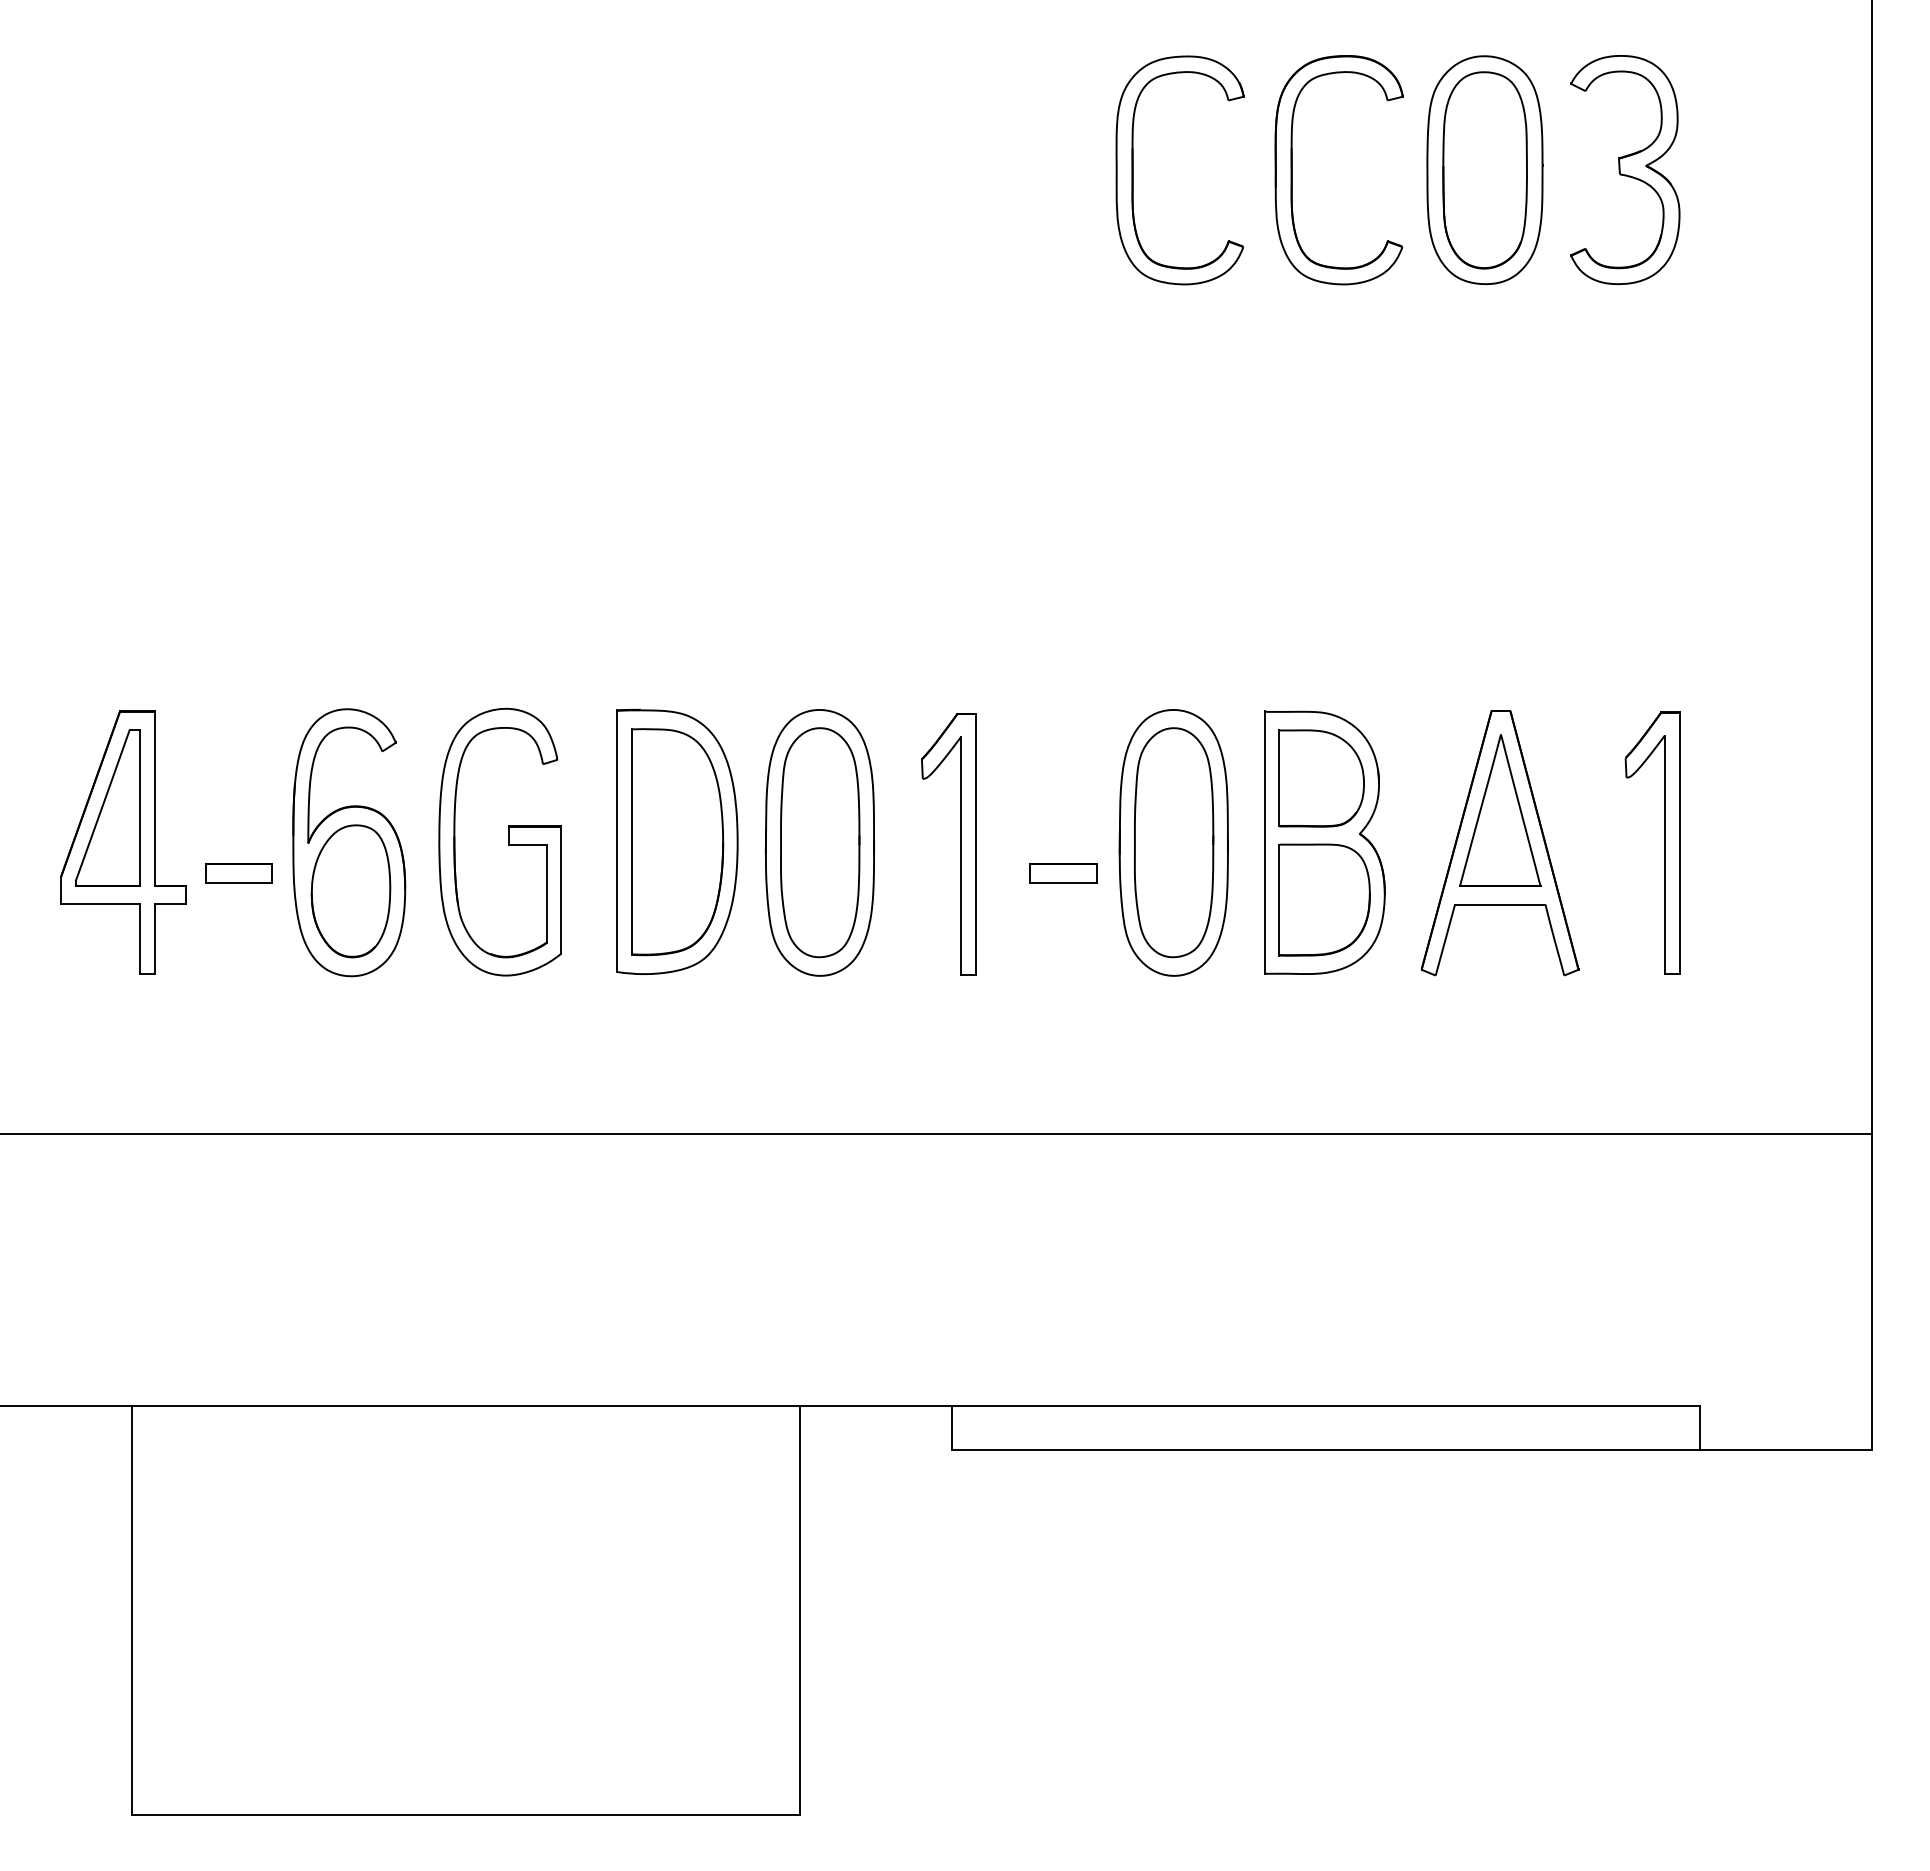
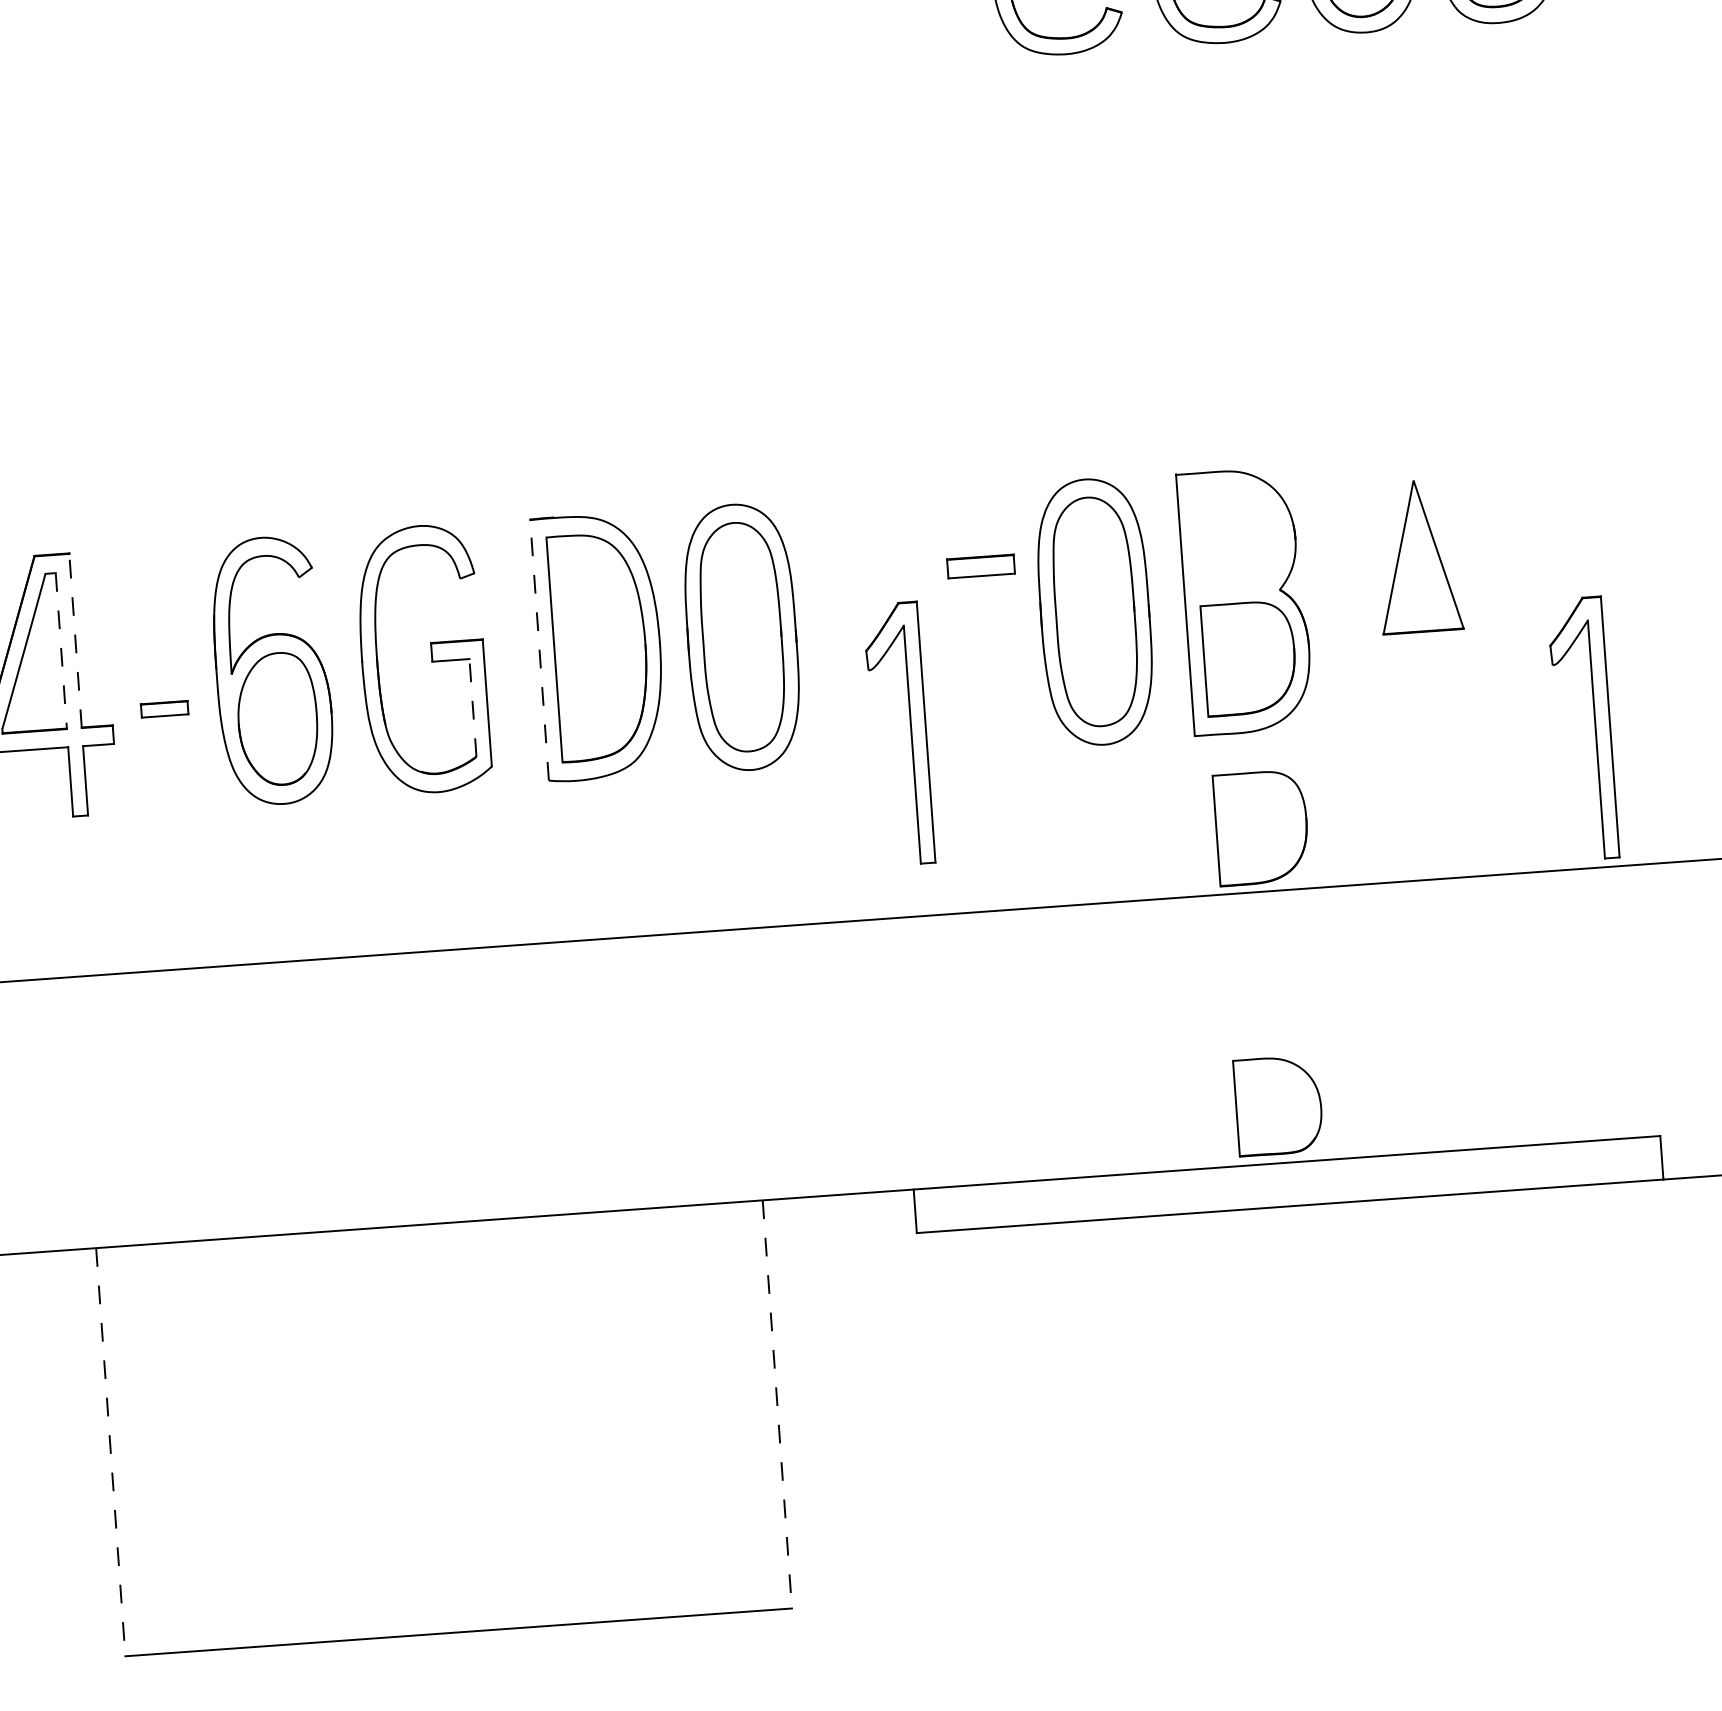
part: (1321, 778) -> (1278, 1105), moved
line: (154, 798) -> (75, 640), solid -> dashed
line: (140, 808) -> (61, 651), solid -> dashed
line: (617, 841) -> (539, 650), solid -> dashed
part: (1664, 842) -> (1595, 727), moved
part: (1499, 843) -> (1419, 589), removed
part: (960, 844) -> (910, 733), moved
part: (238, 873) -> (164, 709), size x0.7
part: (1063, 873) -> (981, 566), moved
line: (546, 893) -> (472, 707), solid -> dashed
part: (1324, 1069) -> (1261, 827), added
line: (132, 1610) -> (111, 1452), solid -> dashed
line: (800, 1610) -> (777, 1404), solid -> dashed

